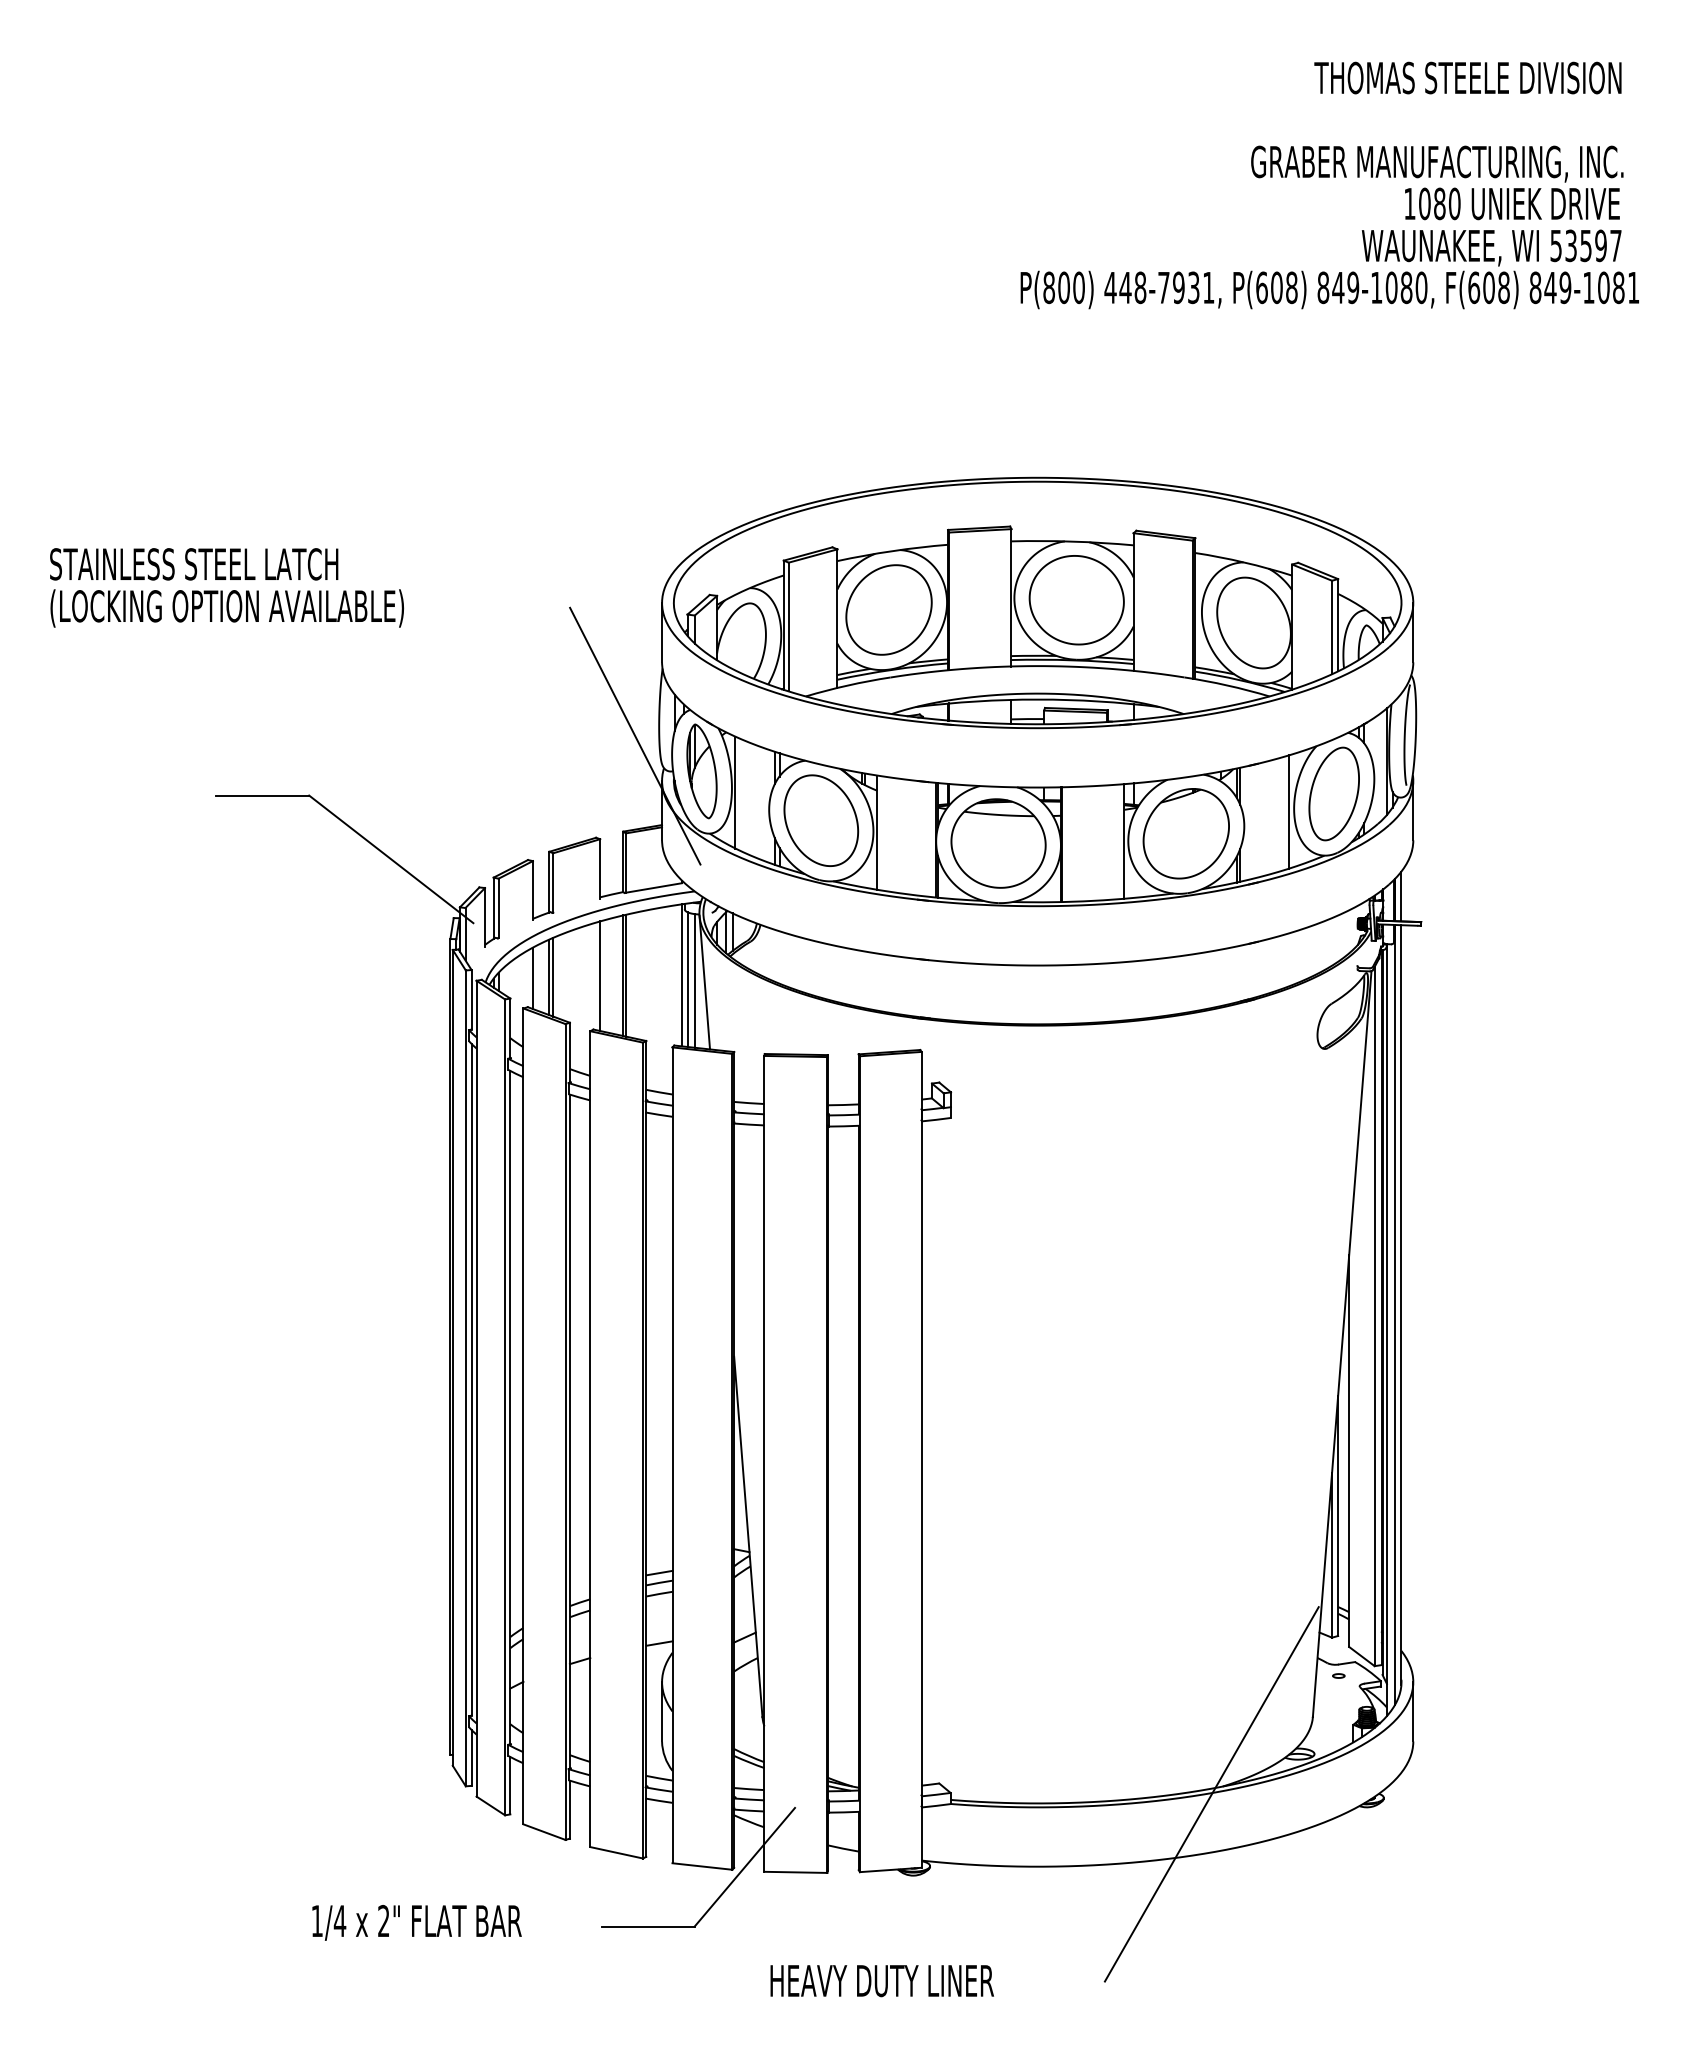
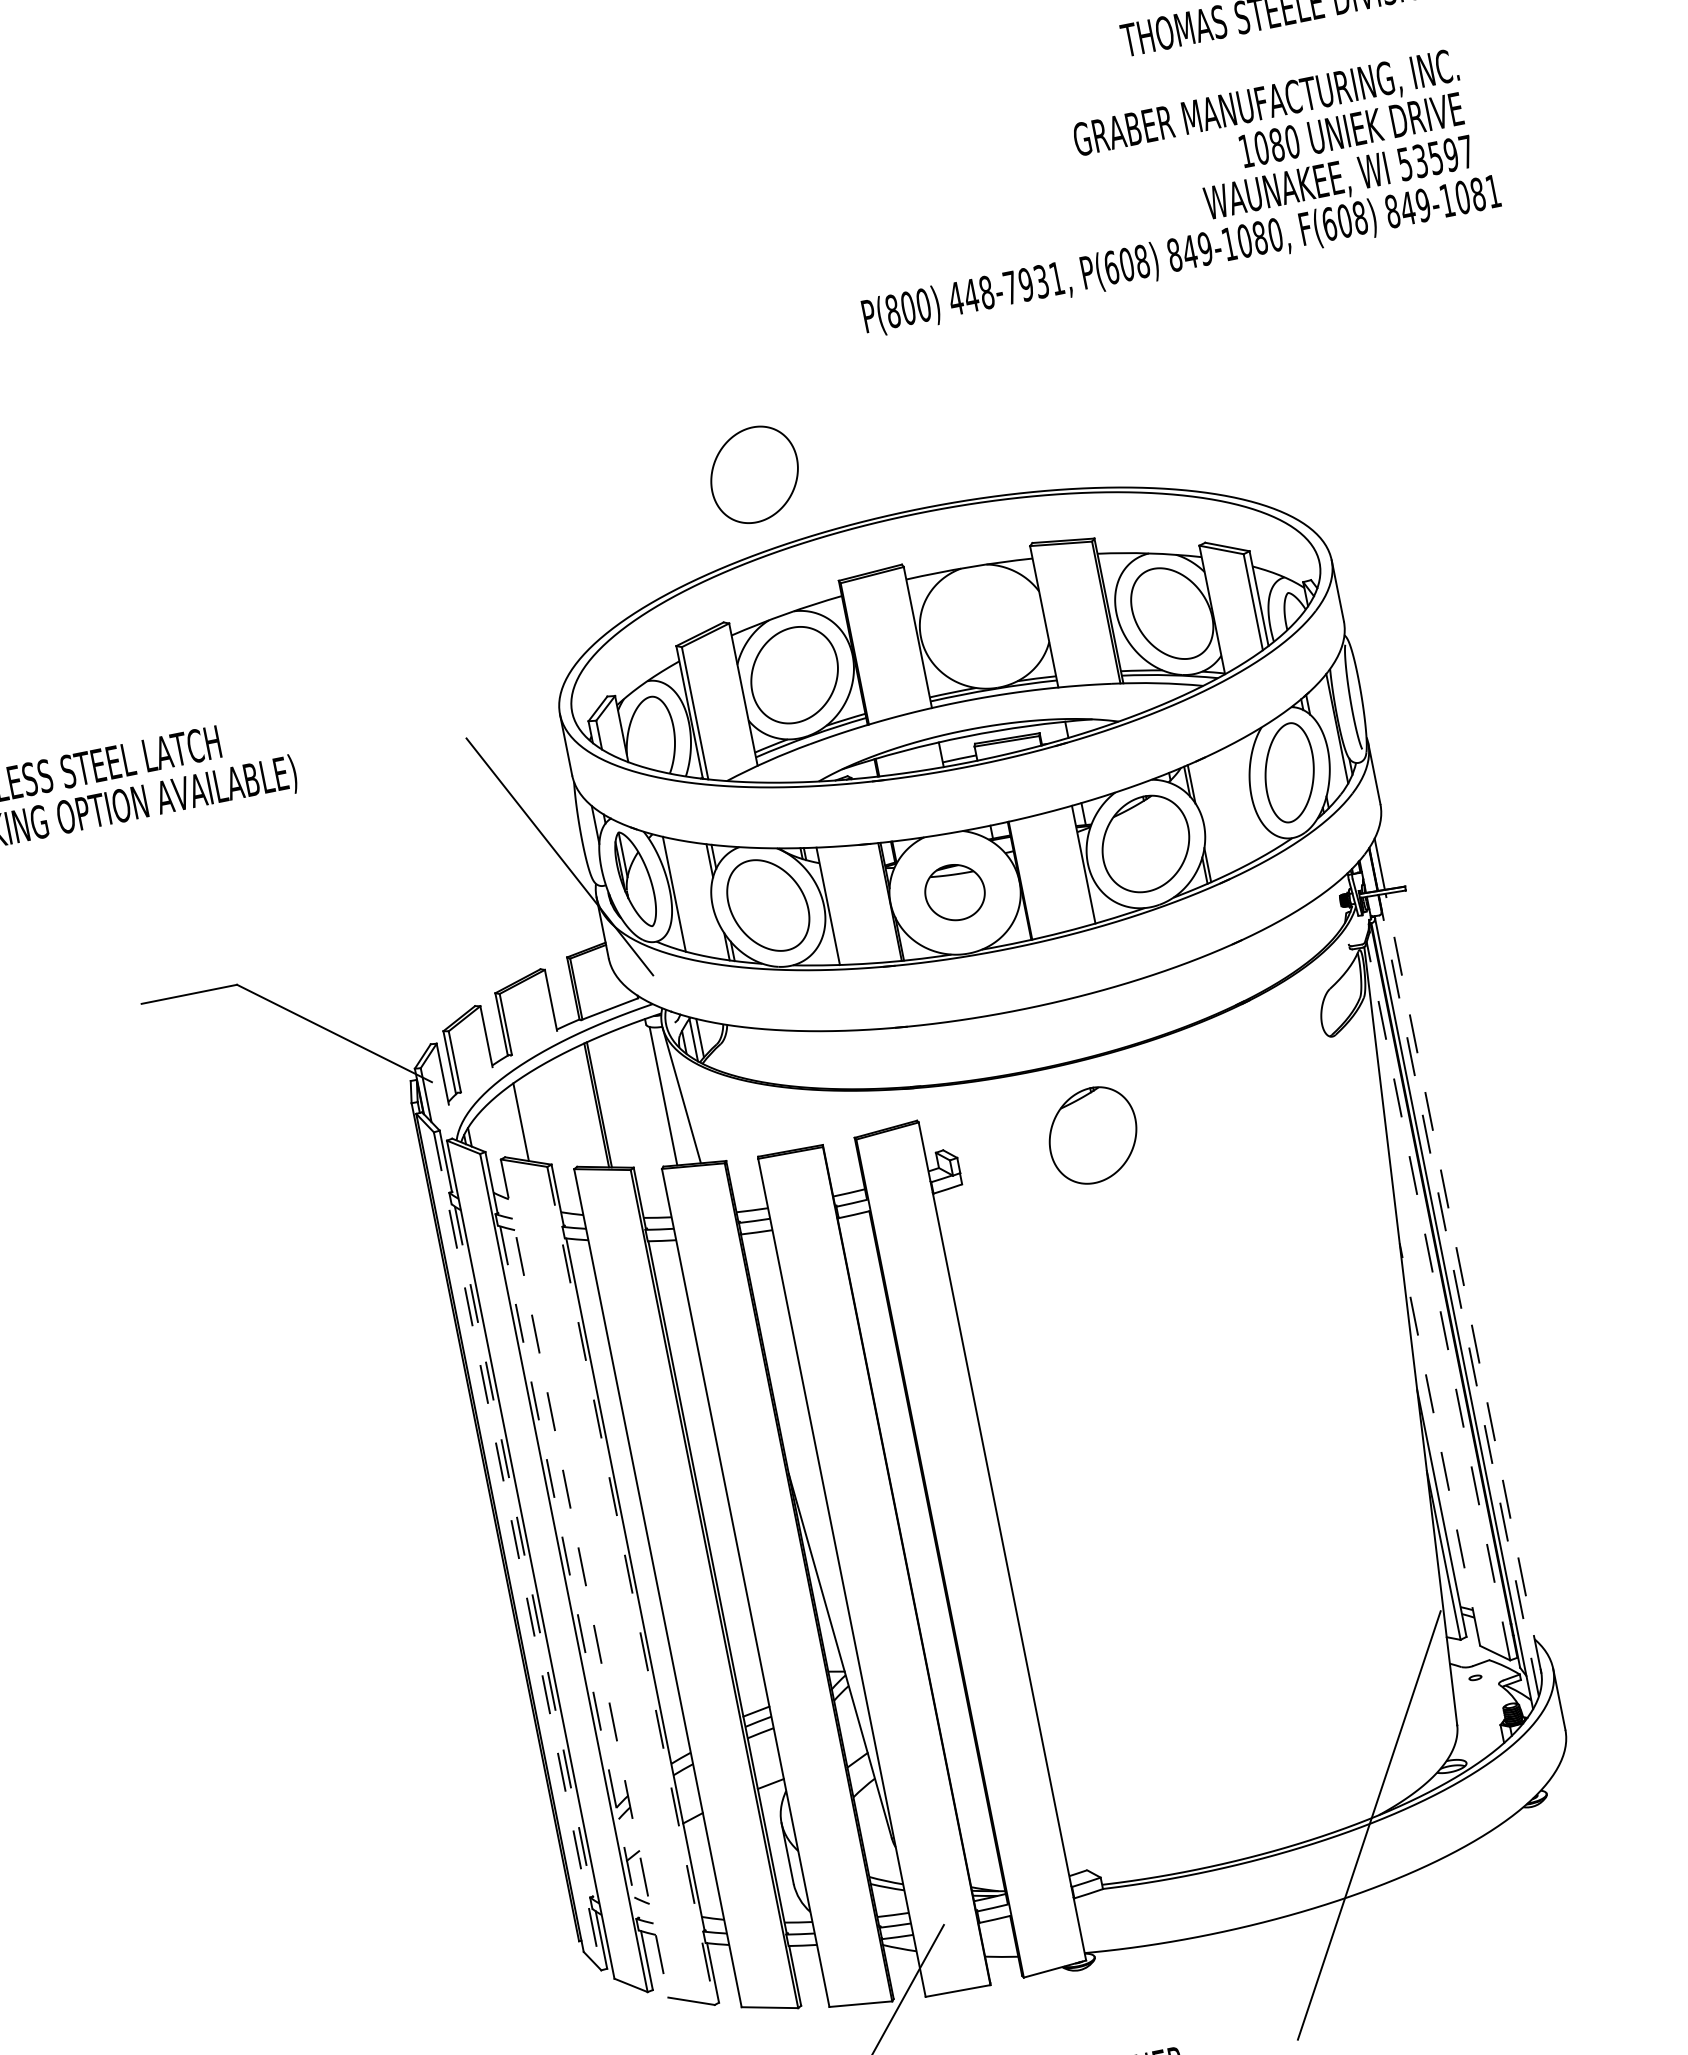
part: (888, 414) -> (753, 474), added
part: (1076, 600) -> (985, 626), removed
line: (1289, 811) -> (1247, 799), removed
part: (998, 843) -> (954, 892), size x0.6
line: (682, 975) -> (657, 1093), removed
line: (553, 976) -> (525, 1120), removed
line: (600, 976) -> (573, 1110), removed
line: (532, 978) -> (504, 1126), removed
line: (694, 980) -> (670, 1095), removed
part: (1081, 1096) -> (1092, 1135), added
line: (1401, 1304) -> (1463, 1283), solid -> dashed
line: (1394, 1314) -> (1458, 1295), solid -> dashed
line: (1374, 1316) -> (1438, 1301), solid -> dashed
line: (465, 1378) -> (517, 1551), solid -> dashed
line: (471, 1379) -> (523, 1551), solid -> dashed
line: (510, 1407) -> (569, 1572), solid -> dashed
line: (523, 1416) -> (584, 1578), solid -> dashed
line: (565, 1432) -> (631, 1586), solid -> dashed
line: (1349, 1451) -> (1440, 1445), solid -> dashed

